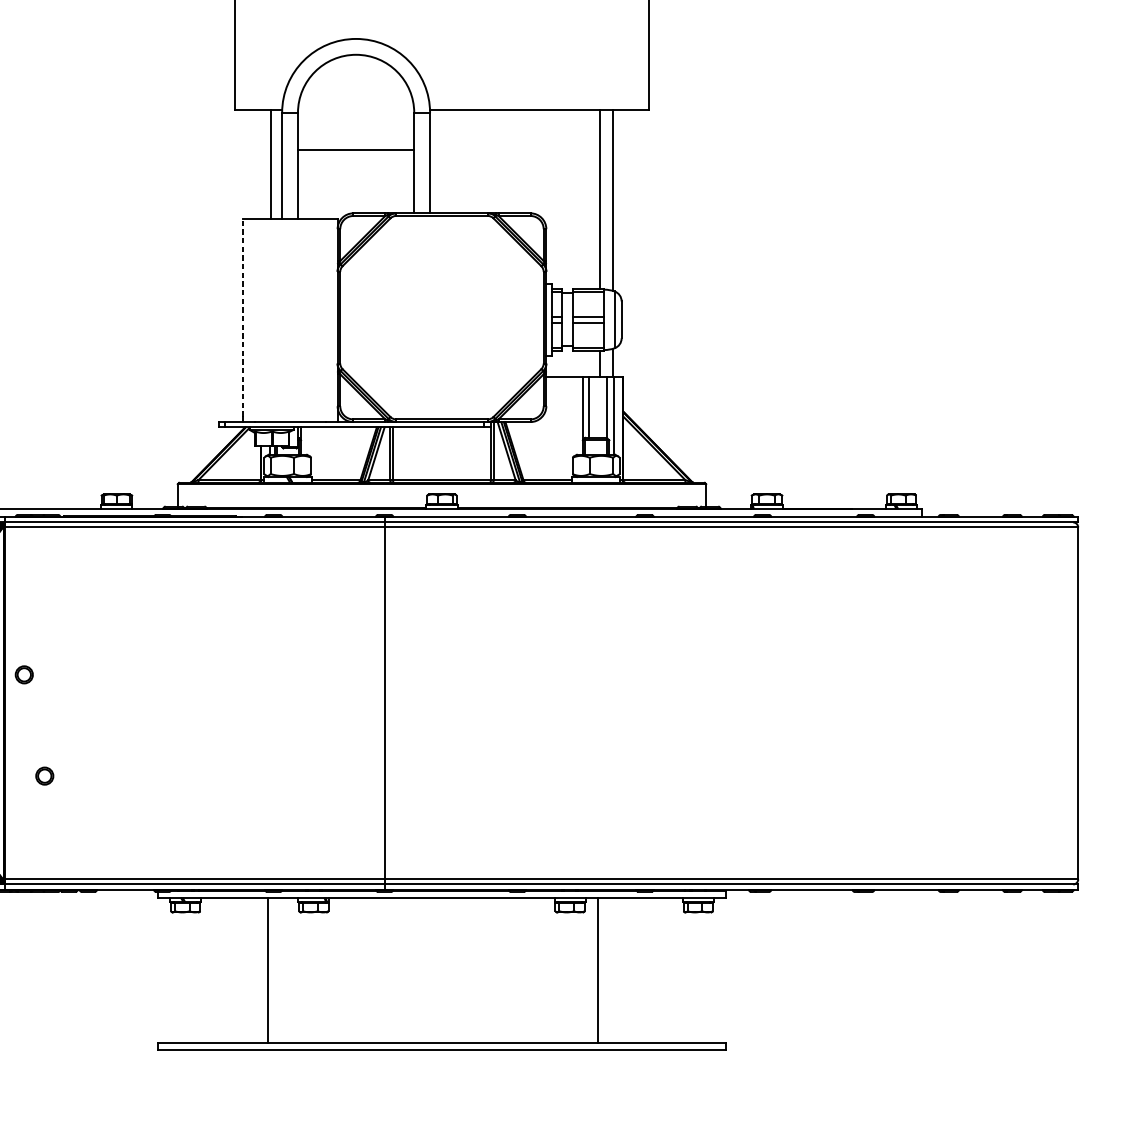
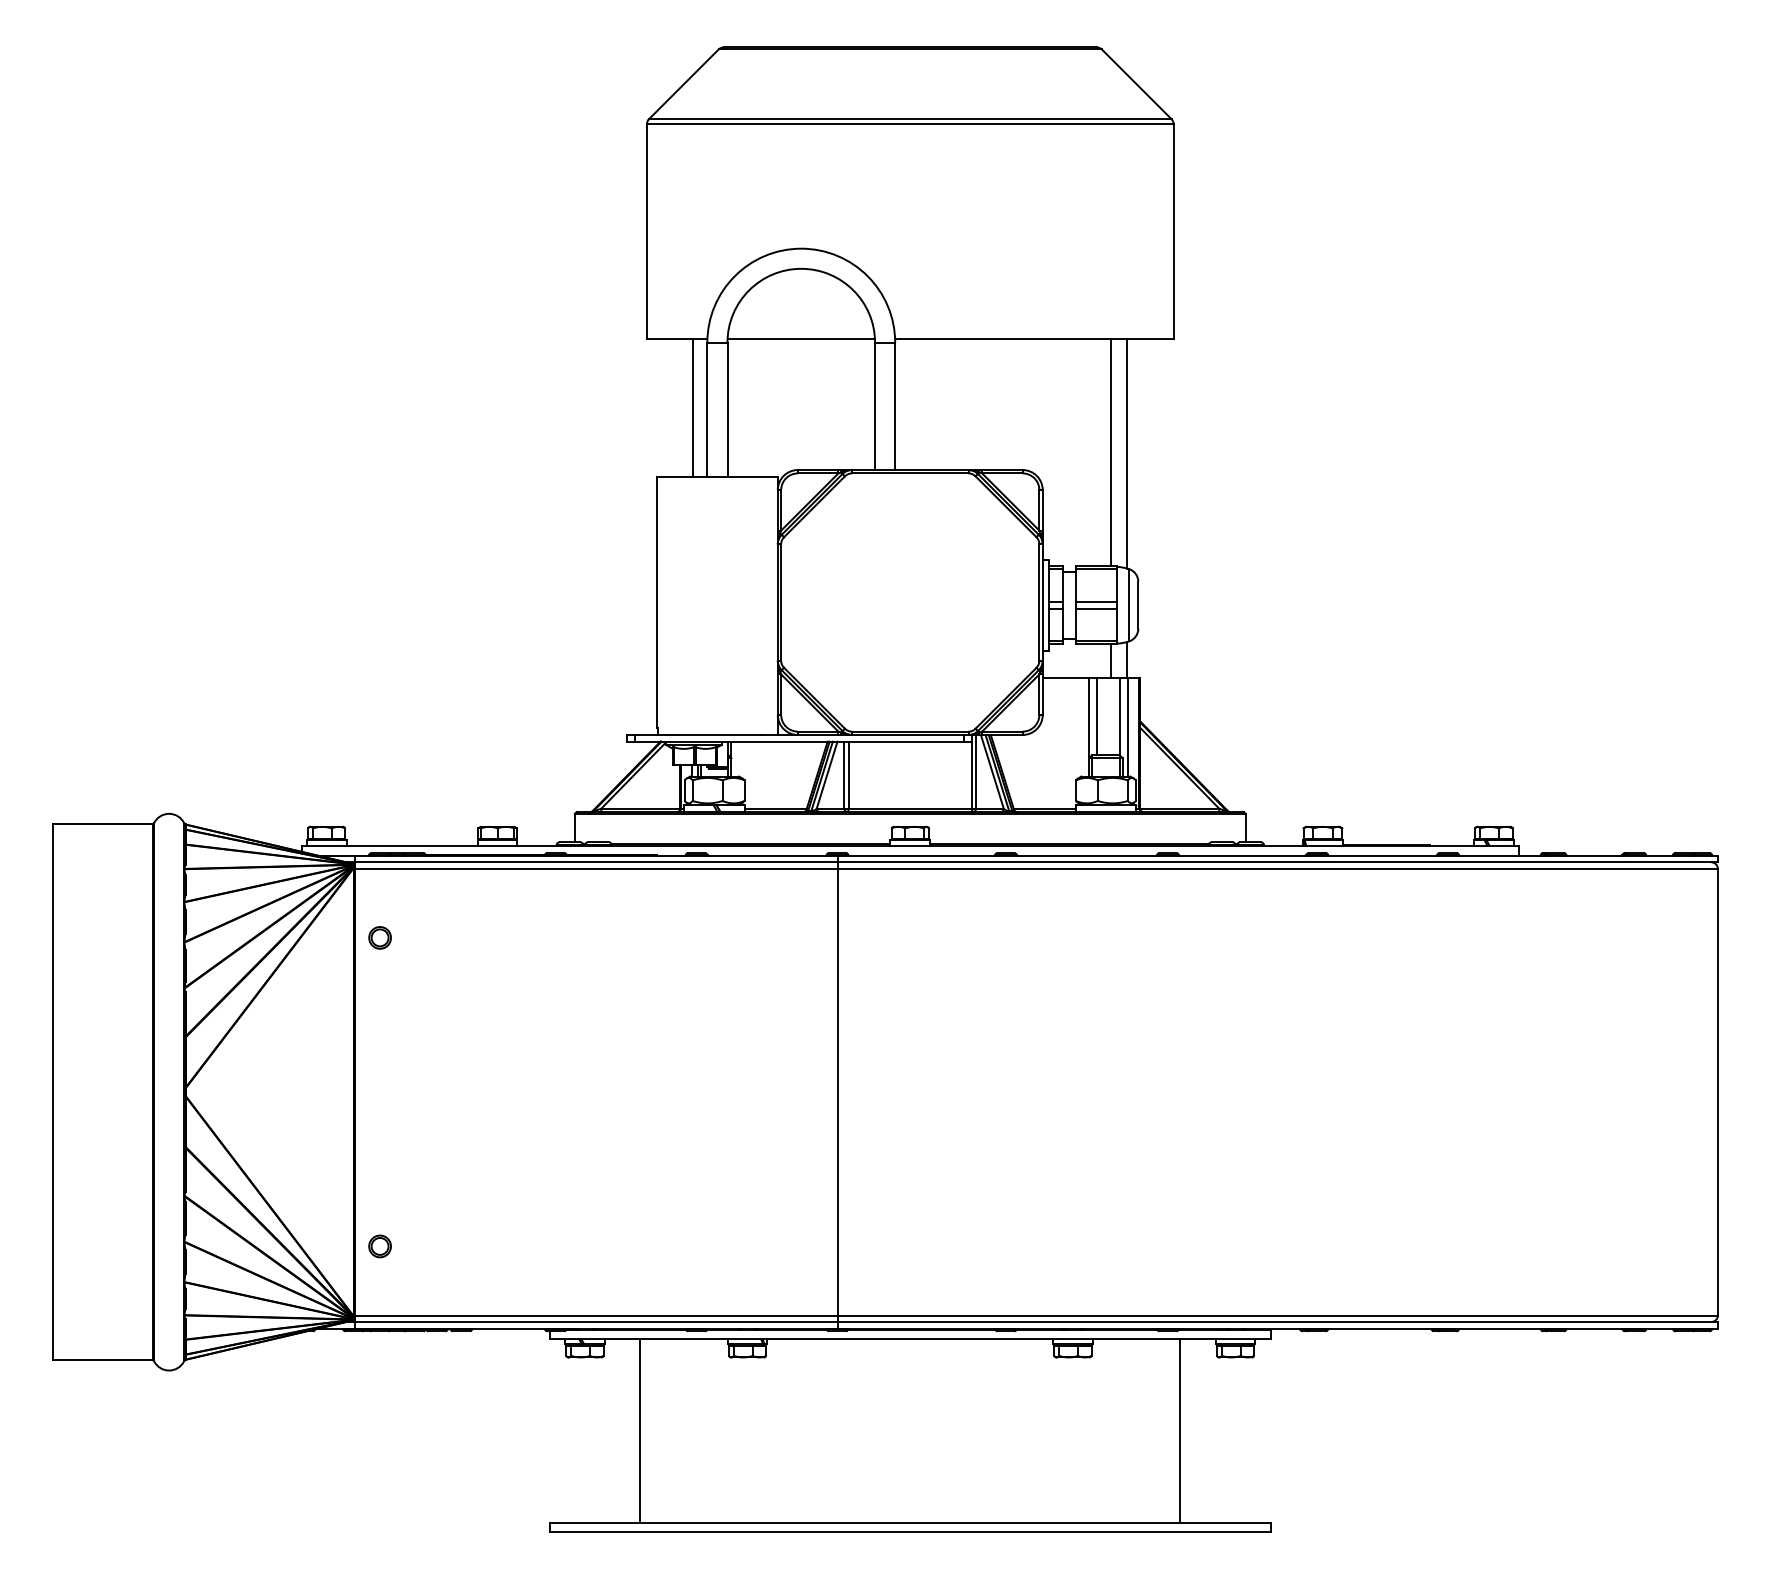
line: (355, 150) -> (800, 339), moved
line: (242, 317) -> (657, 602), dashed -> solid
part: (23, 674) -> (379, 937), moved
part: (44, 776) -> (379, 1246), moved
line: (268, 969) -> (640, 1430), moved
line: (598, 969) -> (1180, 1430), moved

